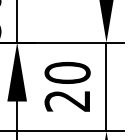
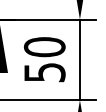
text: (67, 100) -> (44, 72), 20 -> 50

